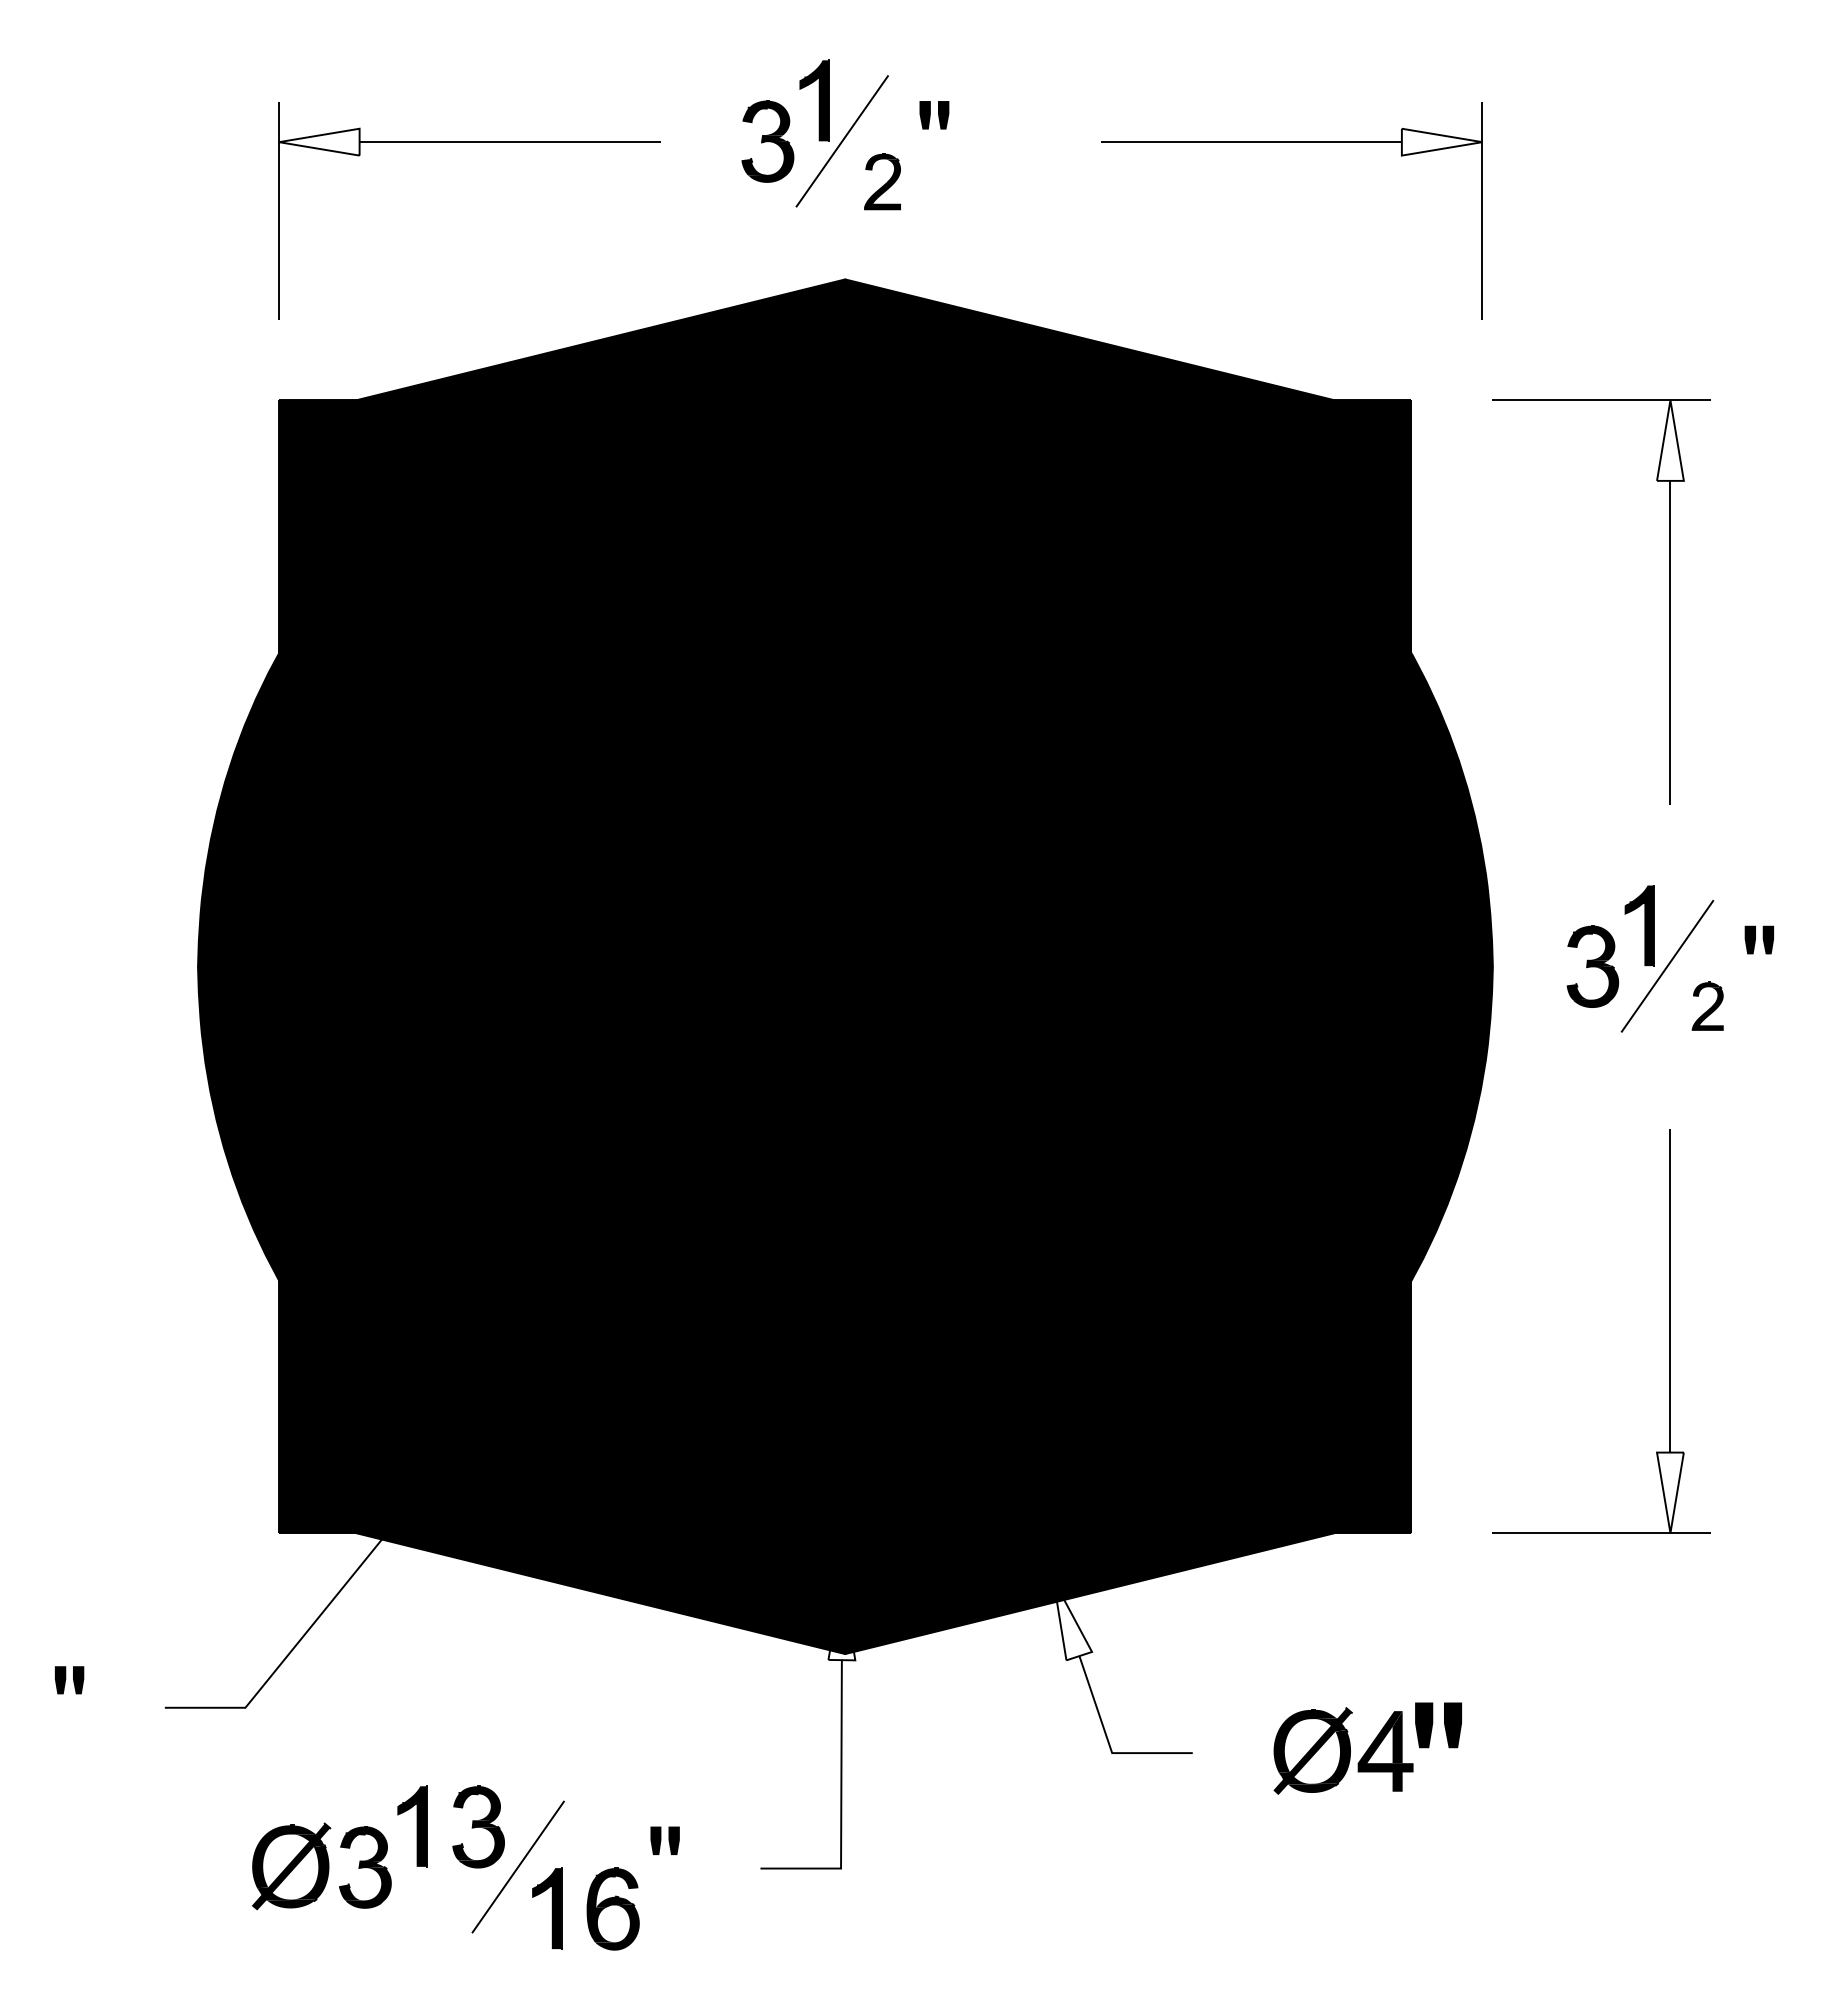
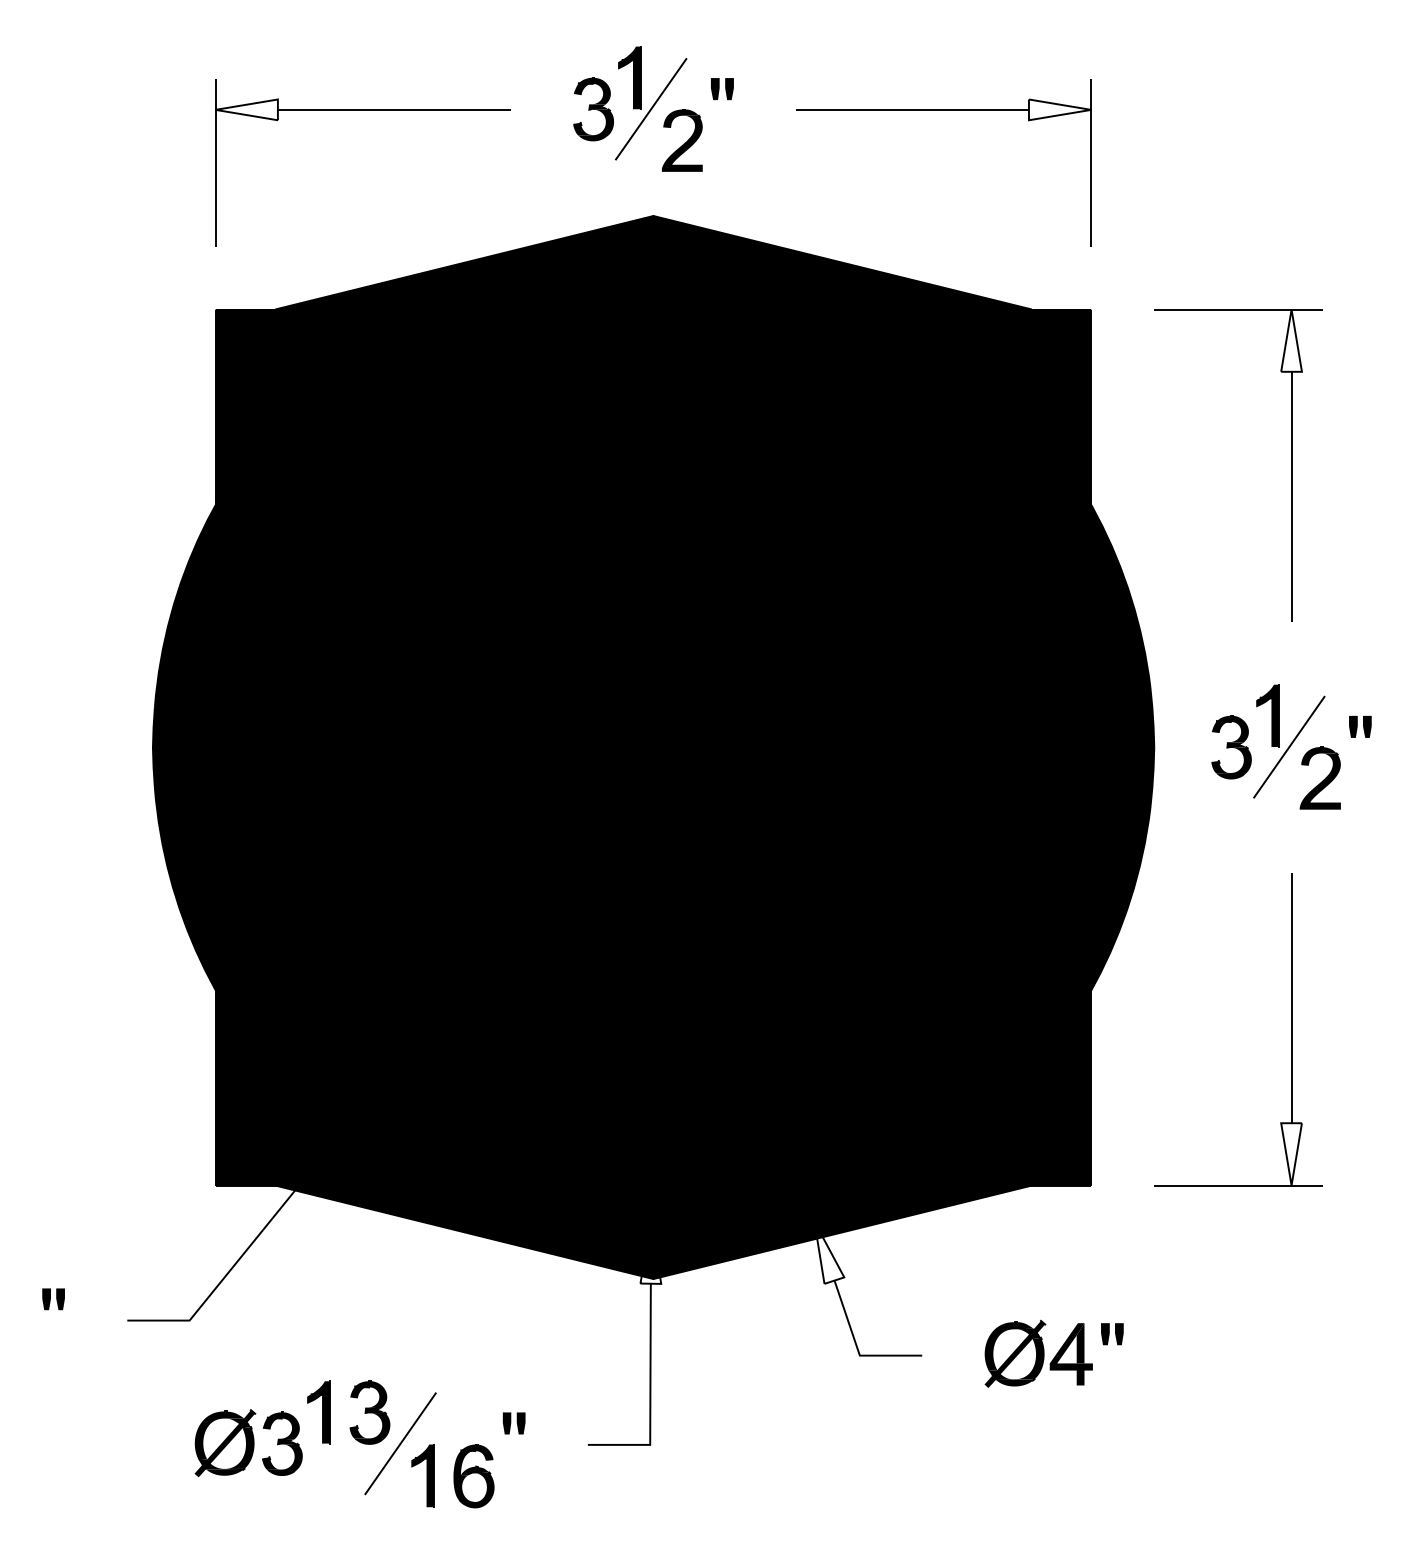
part: (1291, 142) -> (943, 110), moved
part: (882, 181) -> (682, 140), size x1.43
part: (1707, 1006) -> (1320, 778), size x1.67
part: (1438, 1725) -> (1112, 1334), size x0.62

